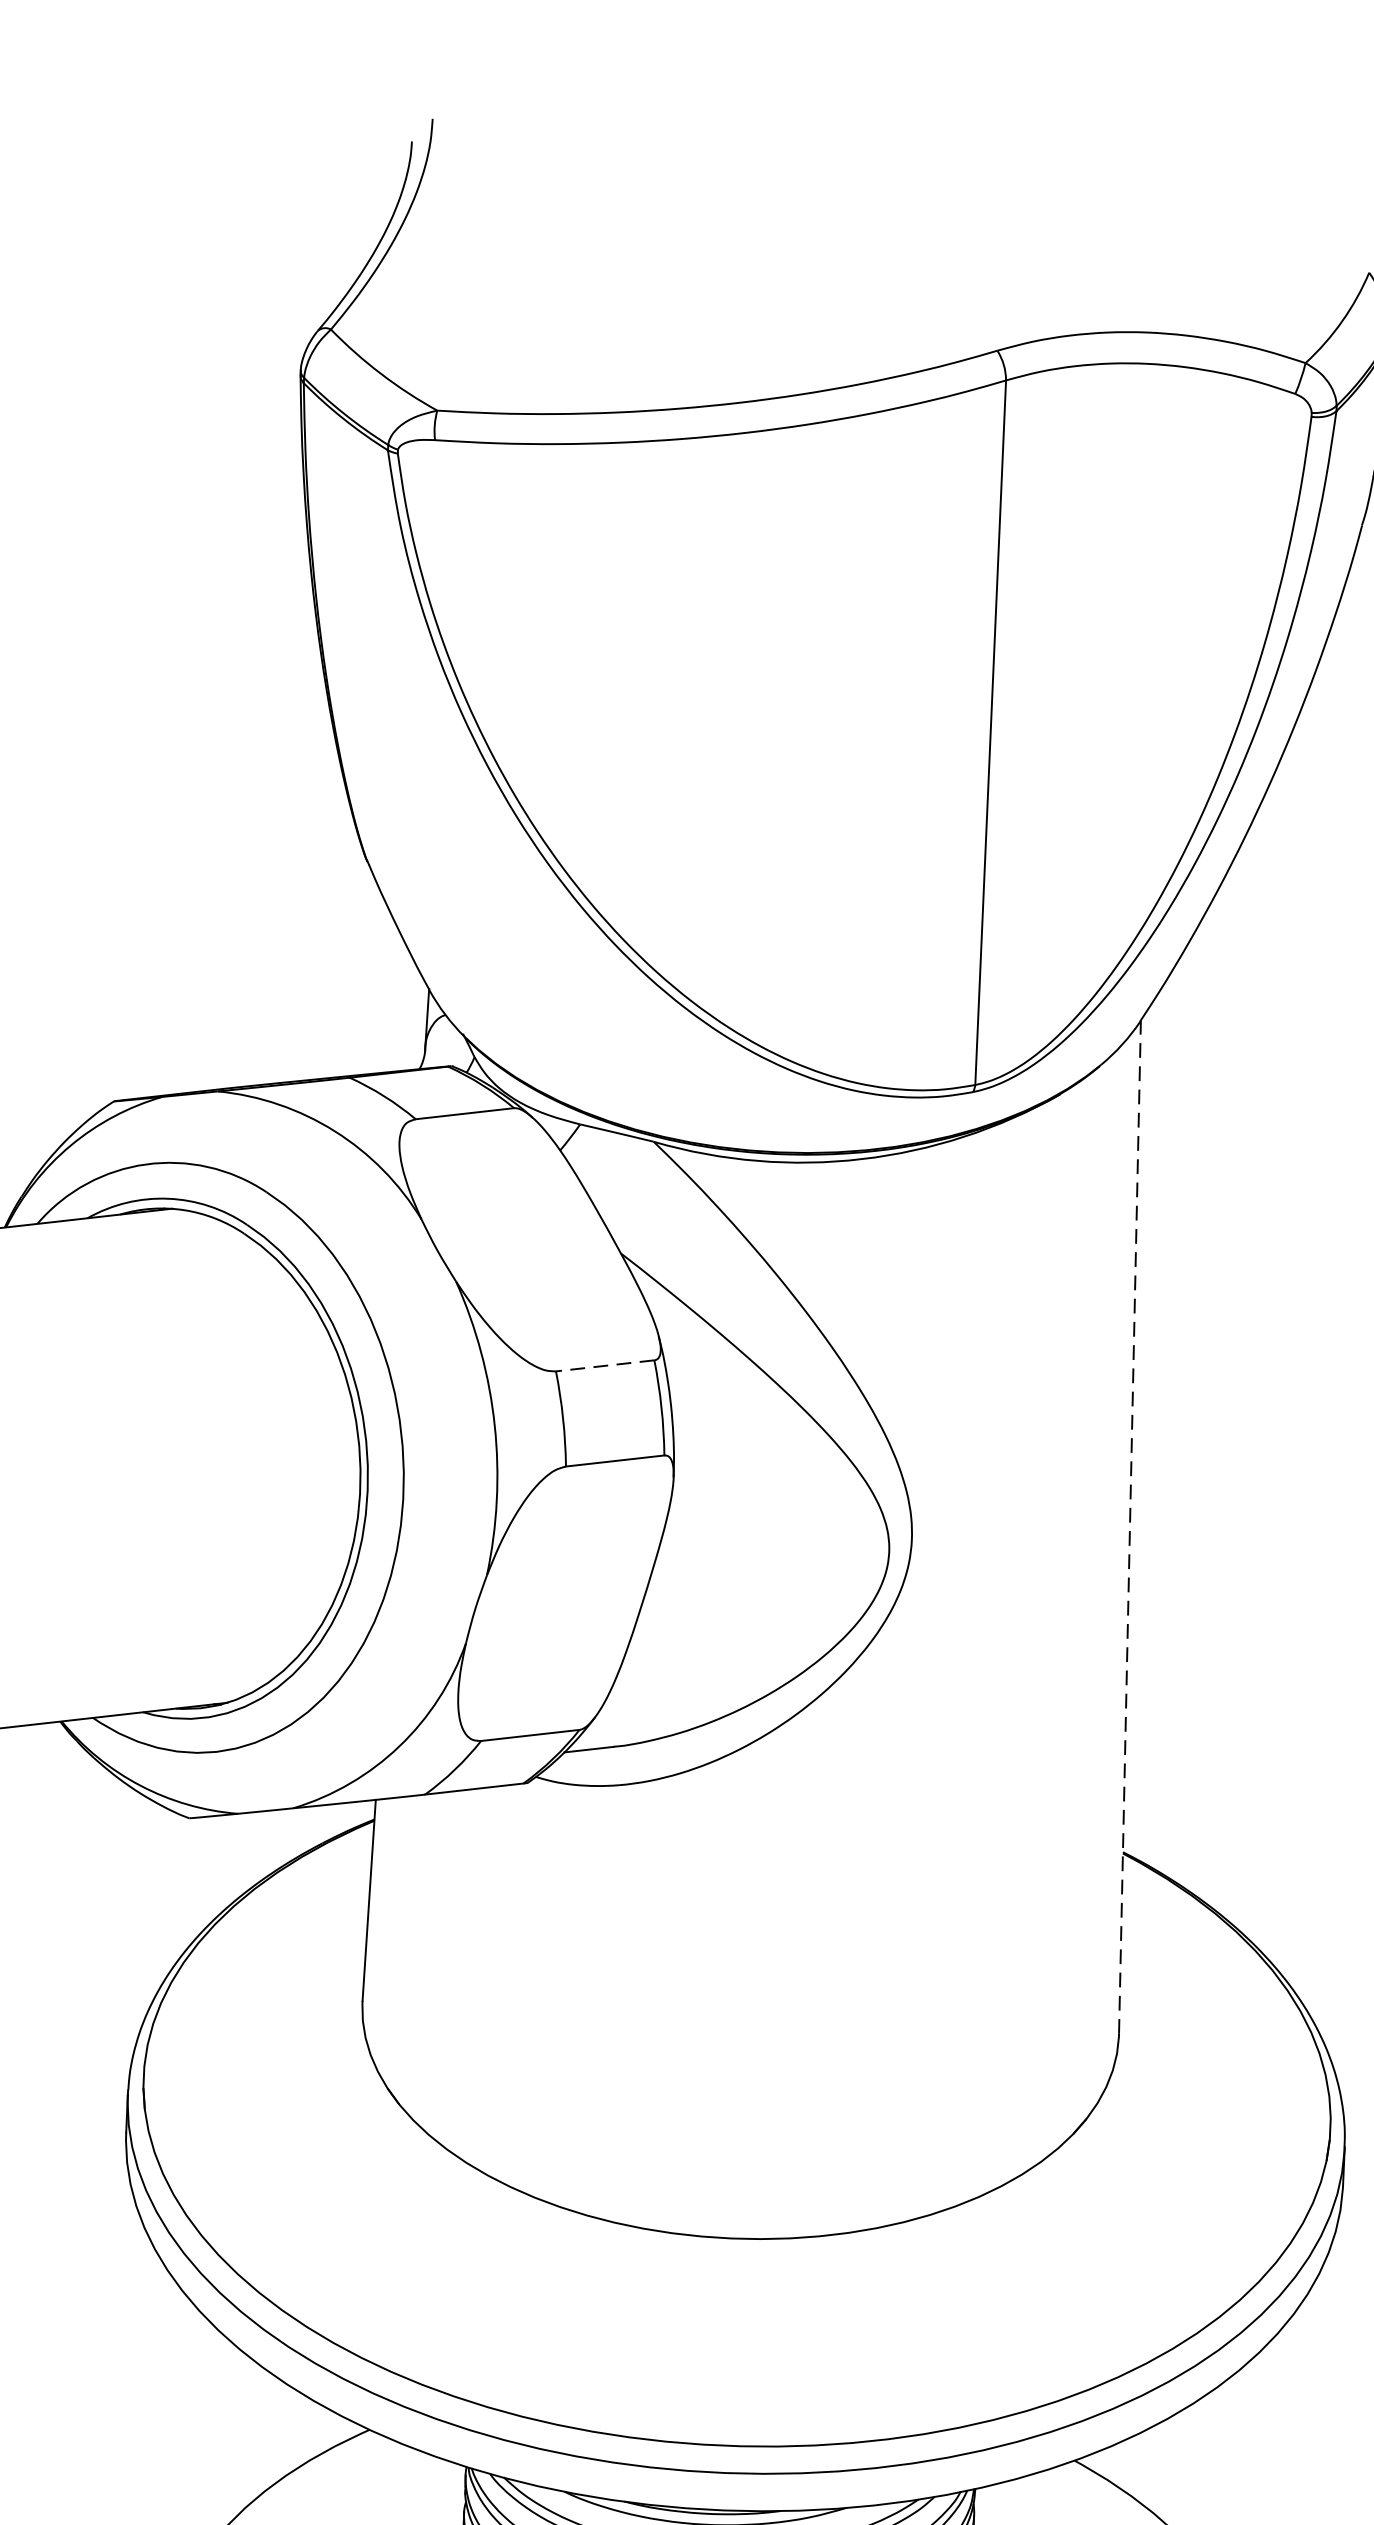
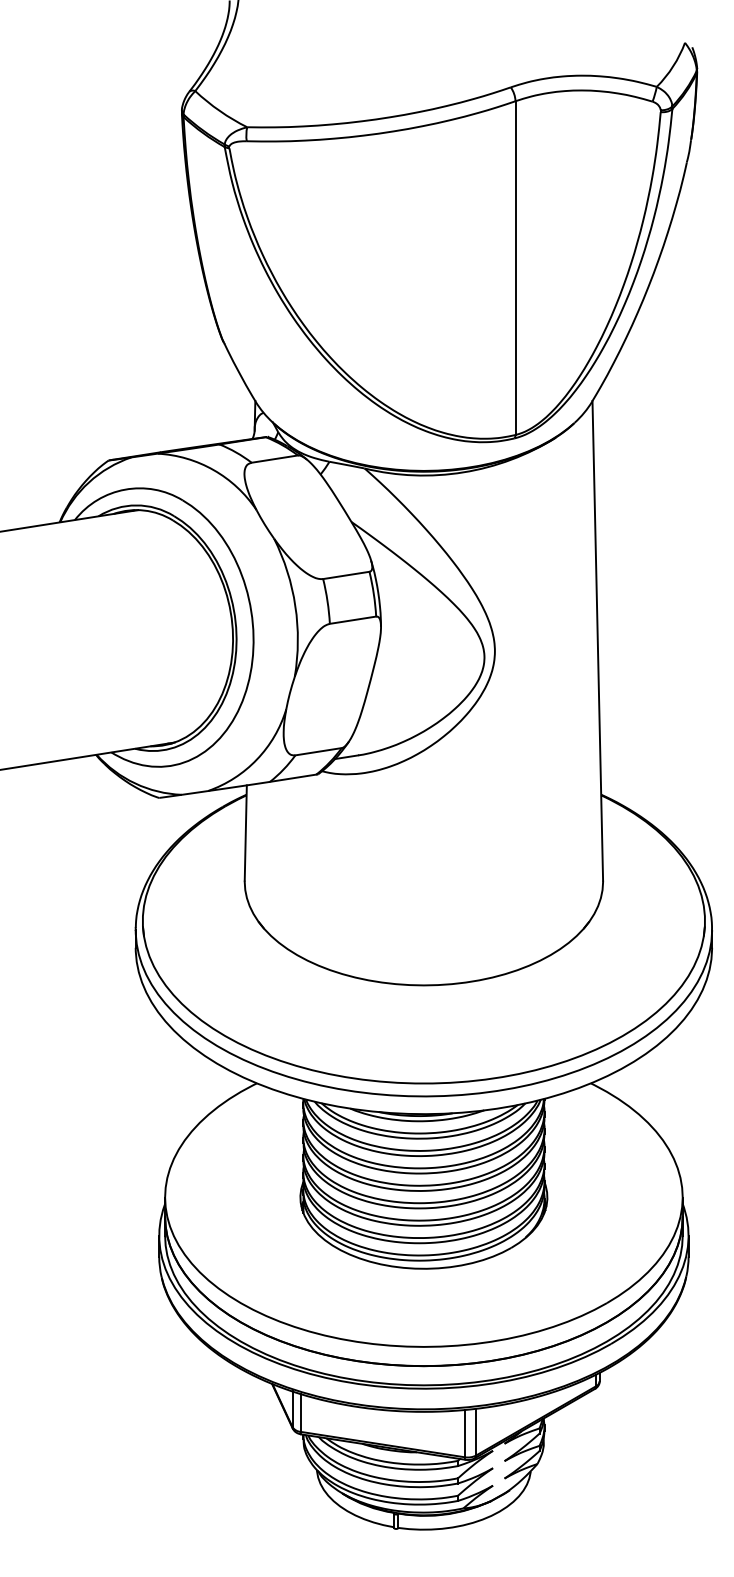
line: (603, 1365) -> (345, 575), dashed -> solid
line: (1129, 1526) -> (597, 640), dashed -> solid

